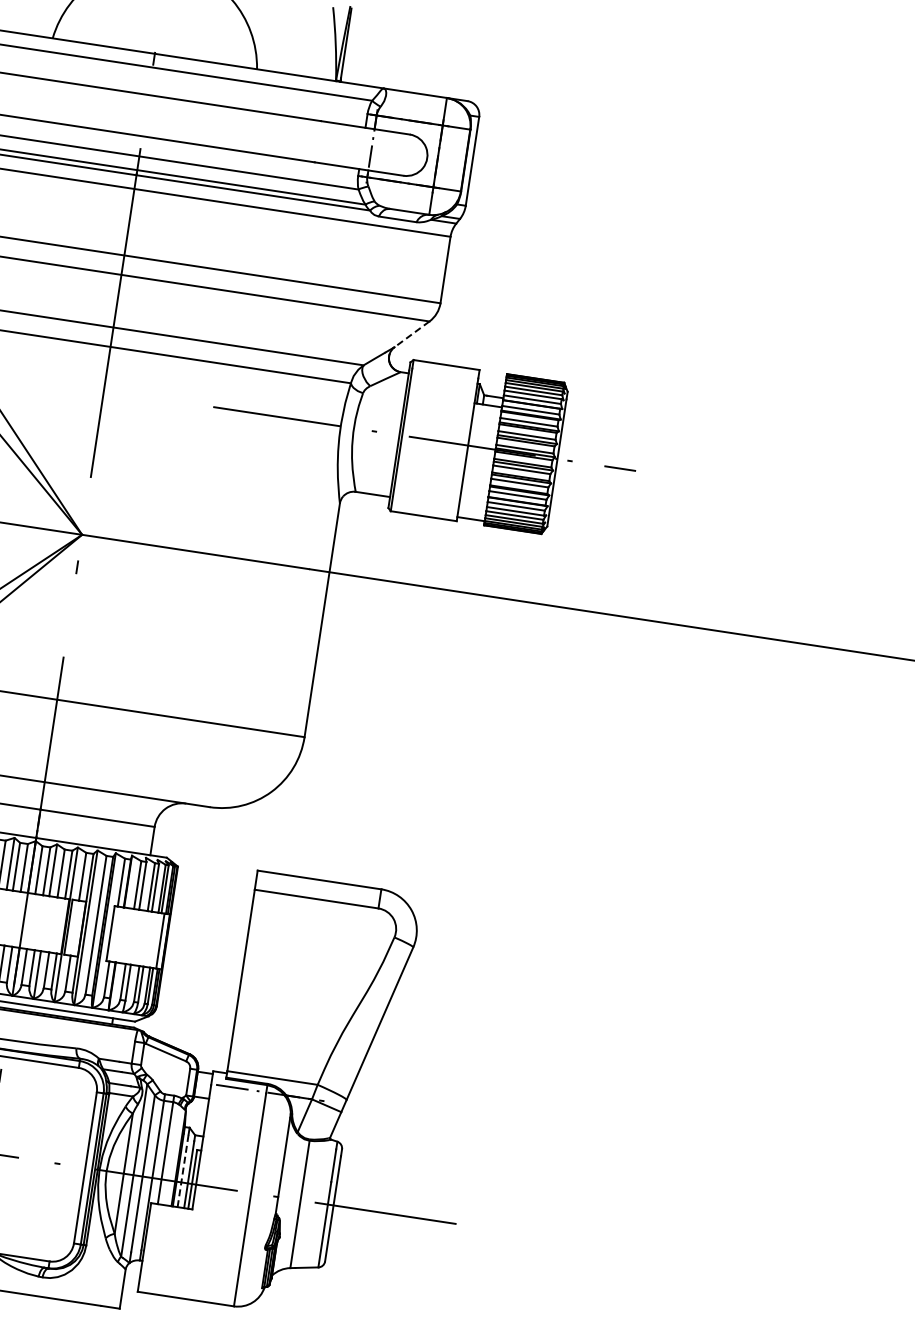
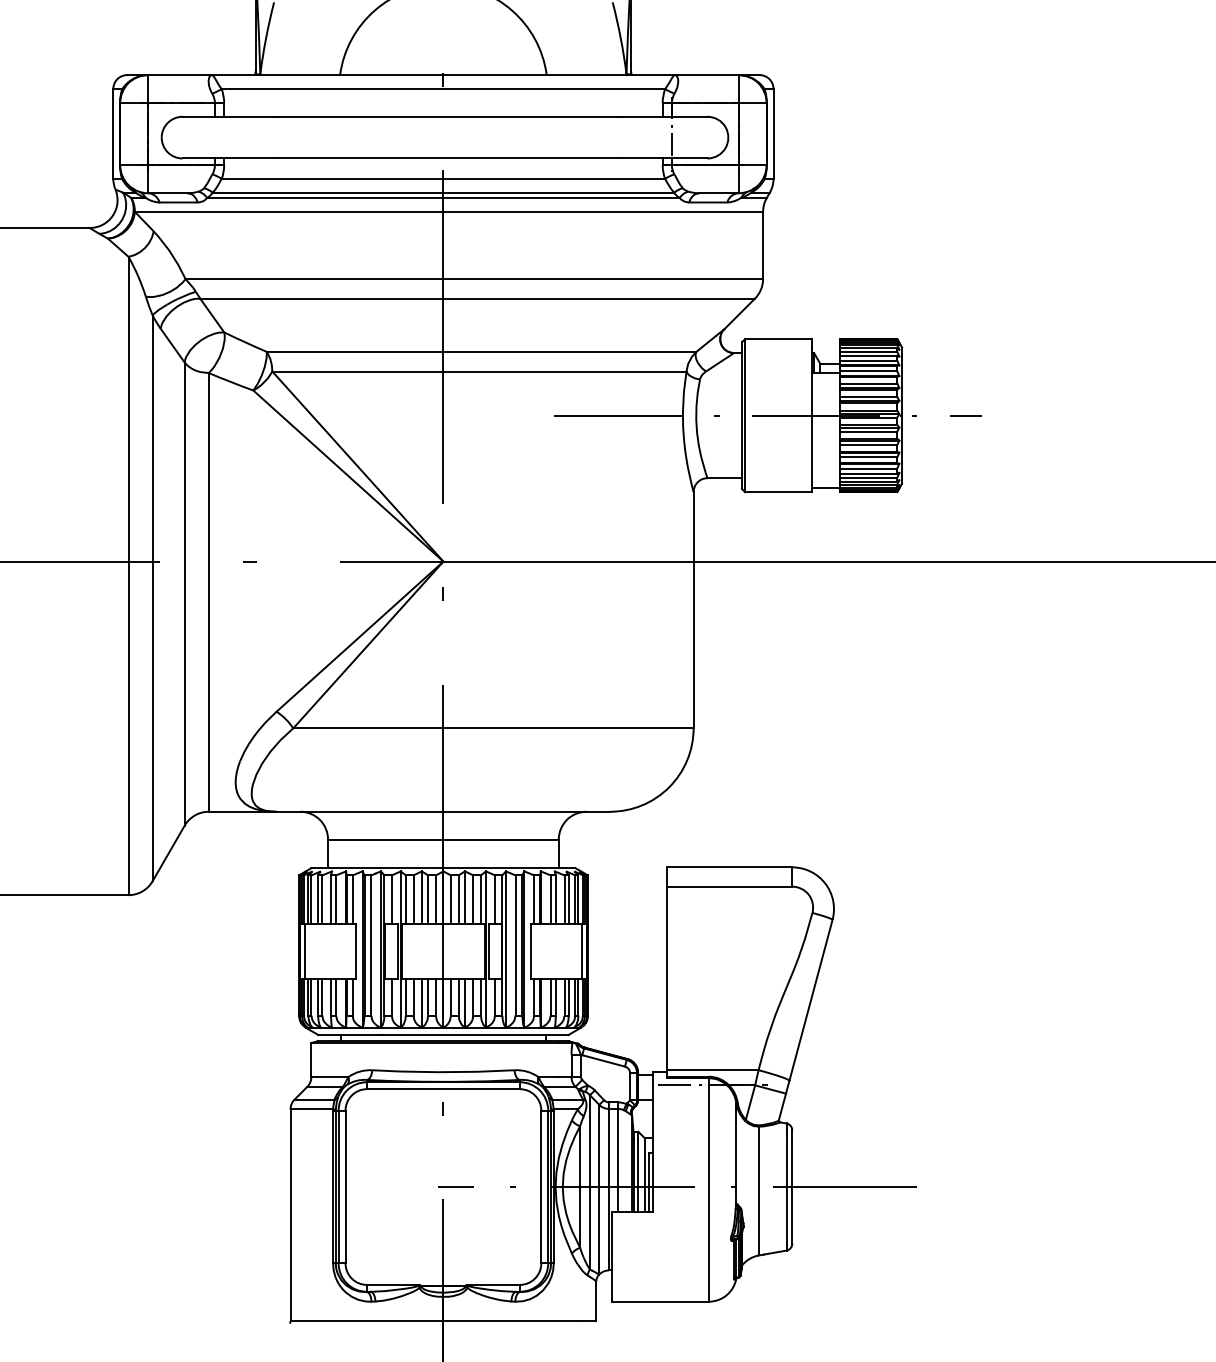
line: (411, 334) -> (739, 314), dashed -> solid
line: (183, 1171) -> (638, 1175), dashed -> solid

